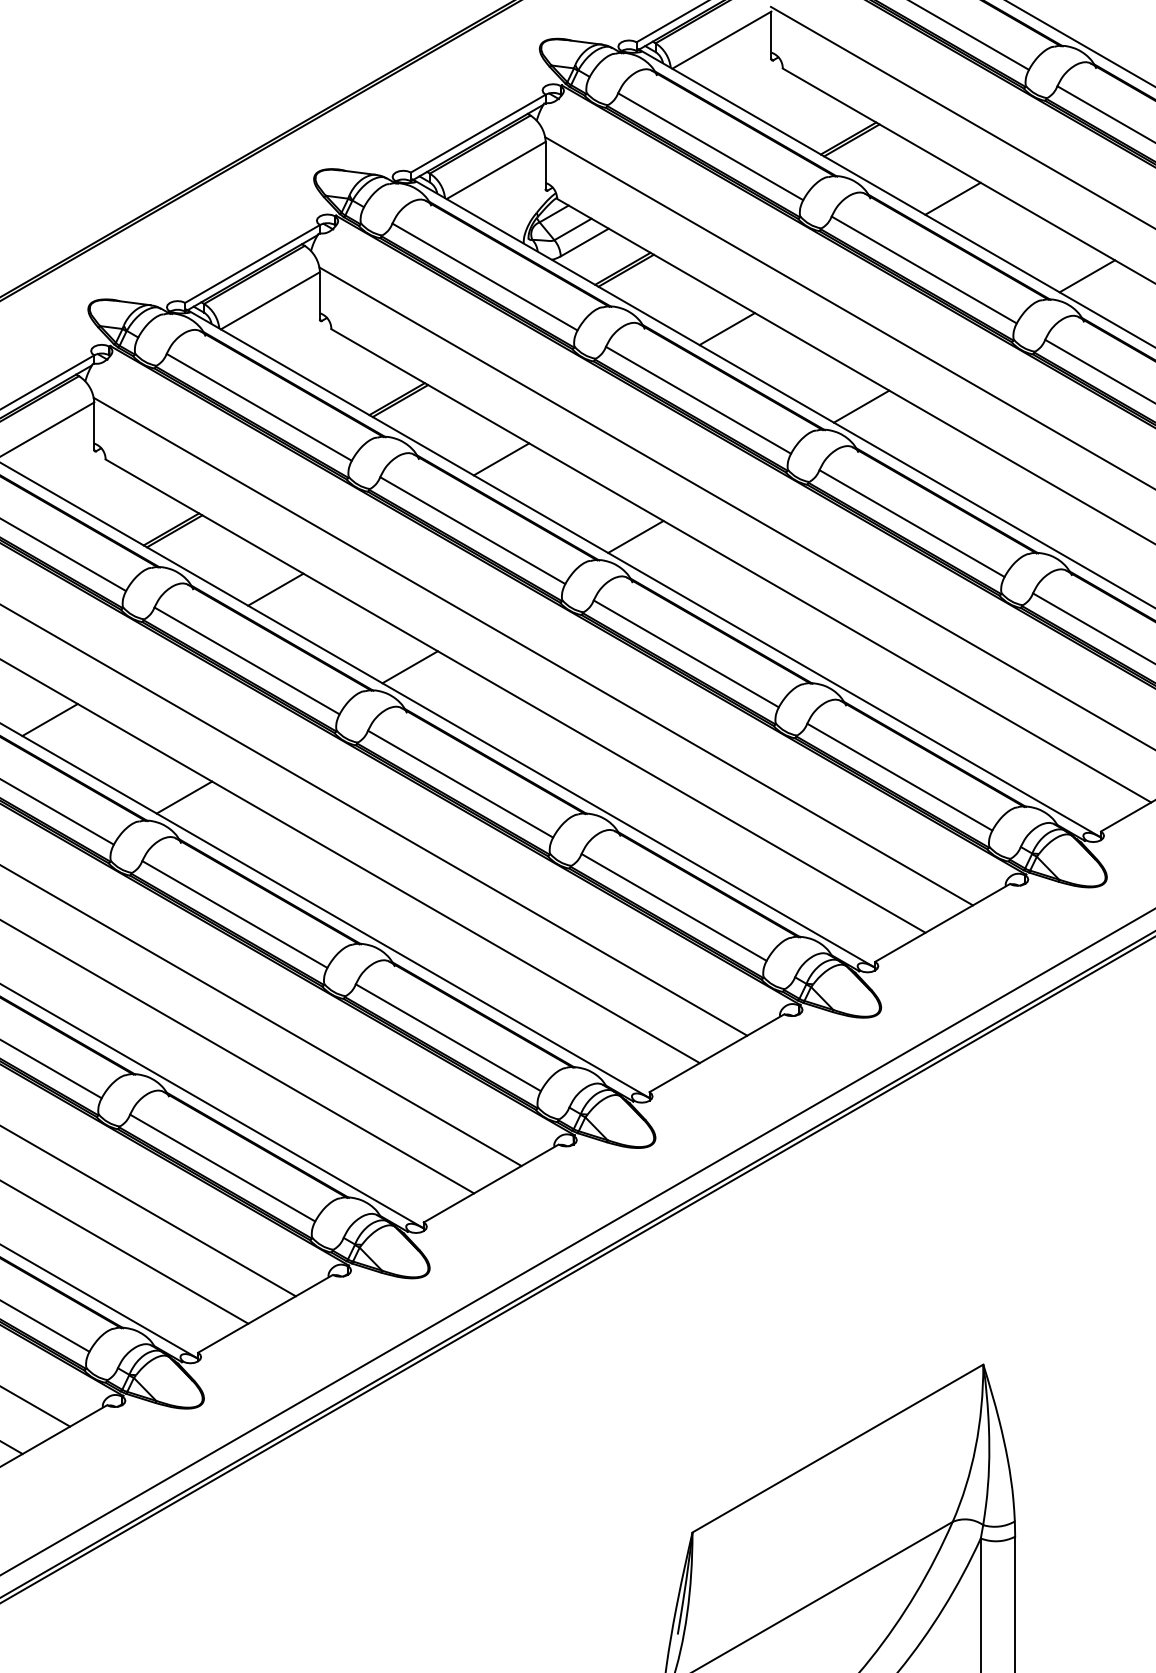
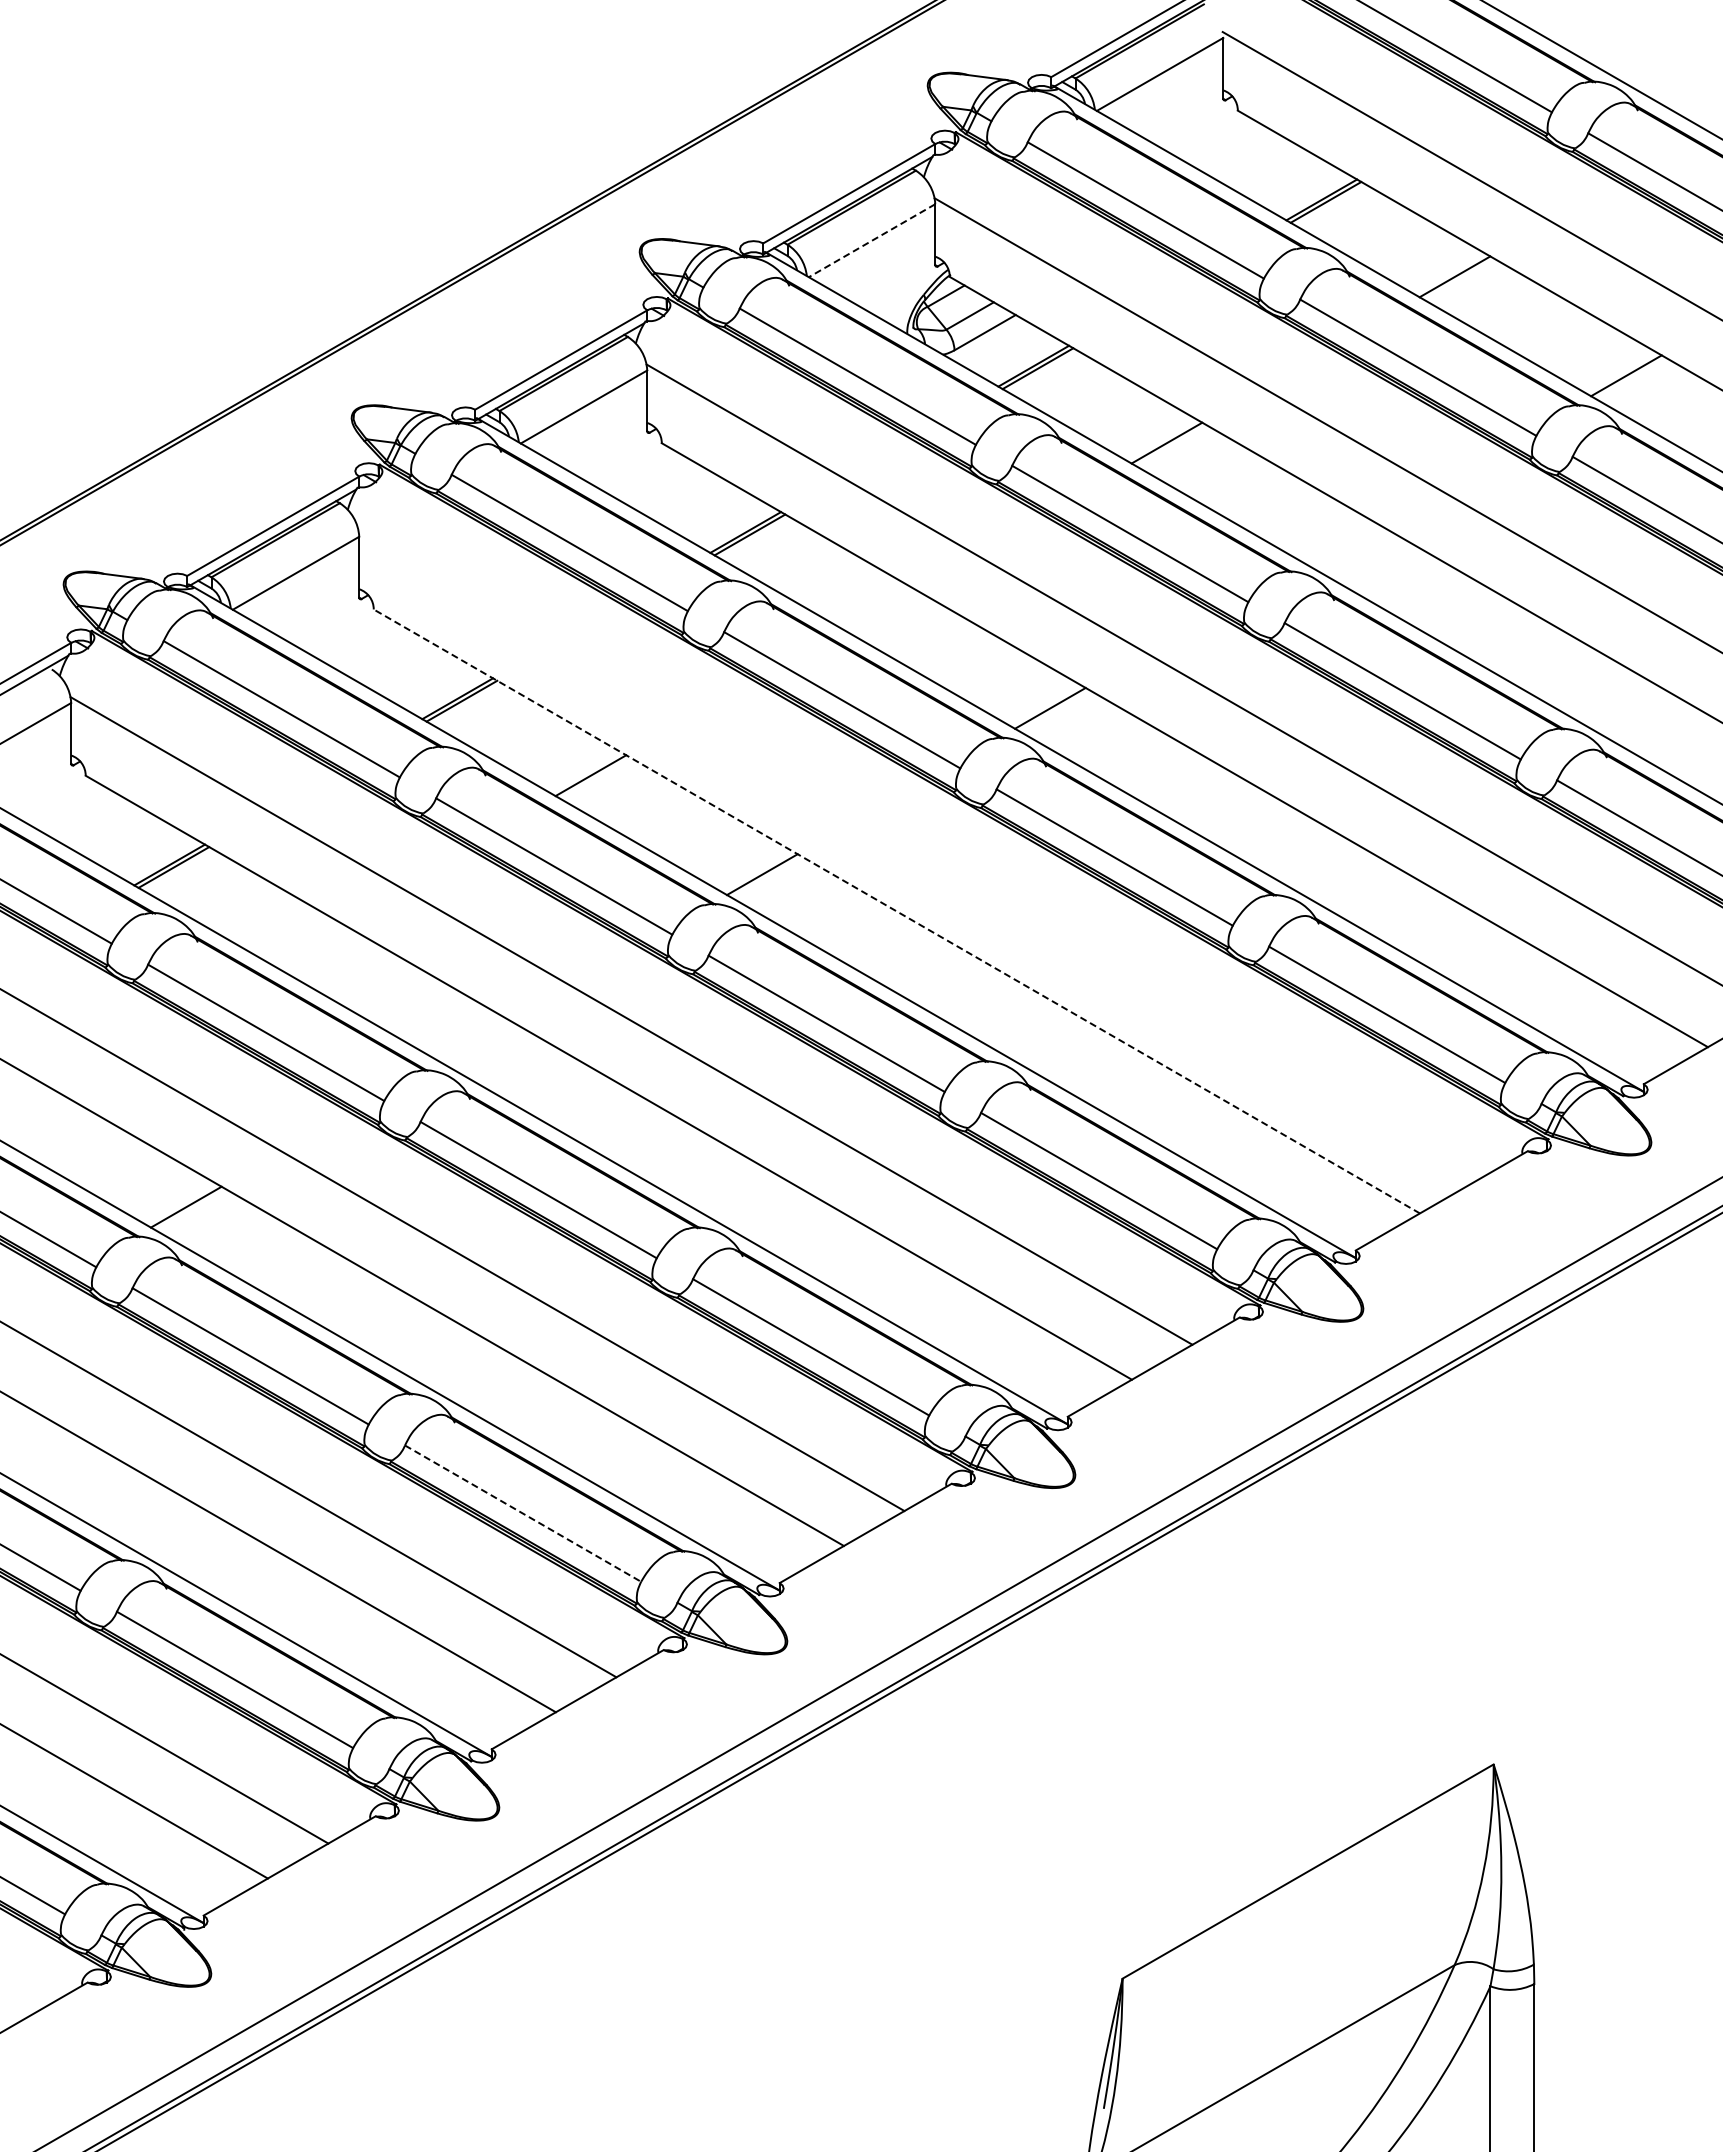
line: (496, 170) -> (872, 240), solid -> dashed
line: (861, 406) -> (1338, 541), removed
line: (501, 458) -> (878, 608), removed
line: (533, 651) -> (919, 854), removed
line: (515, 696) -> (896, 911), solid -> dashed
line: (49, 719) -> (302, 941), removed
line: (183, 797) -> (473, 1040), removed
line: (222, 1167) -> (523, 1513), solid -> dashed

